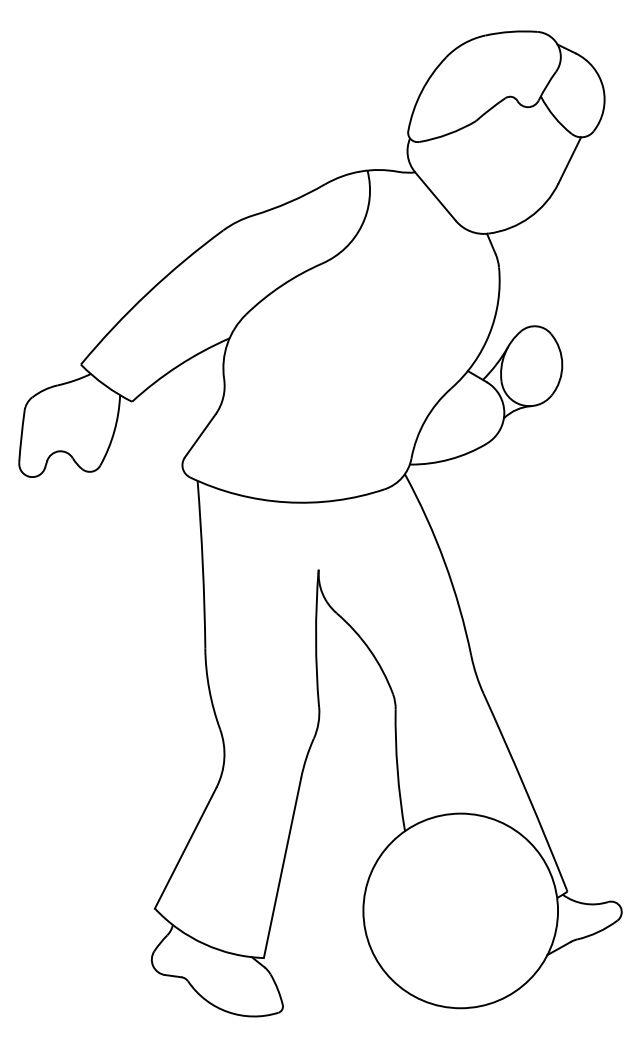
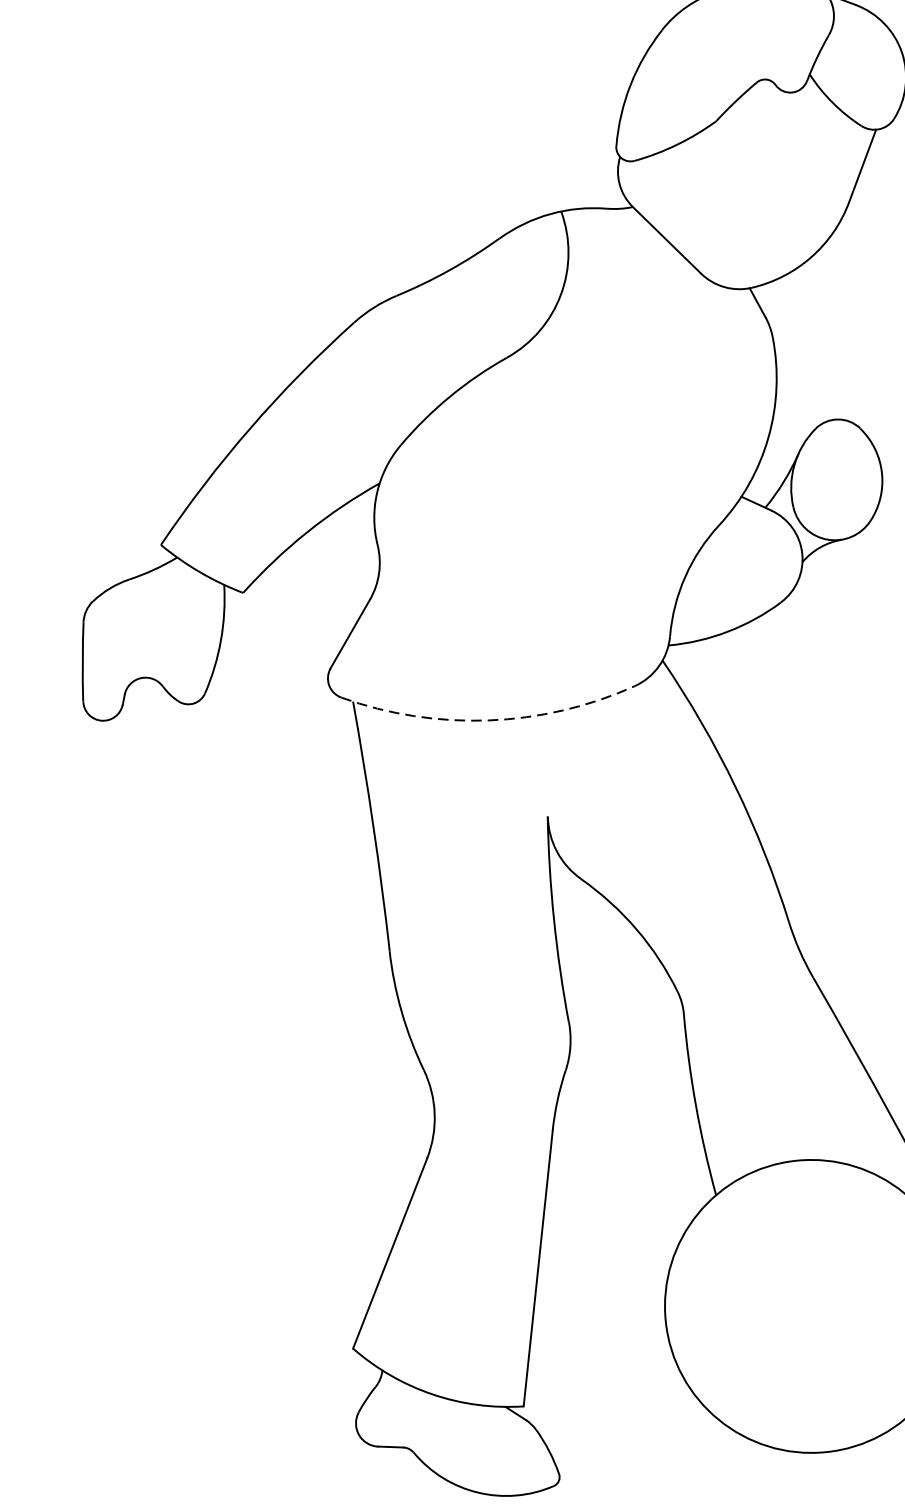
arc: (286, 502) -> (489, 720), solid -> dashed

